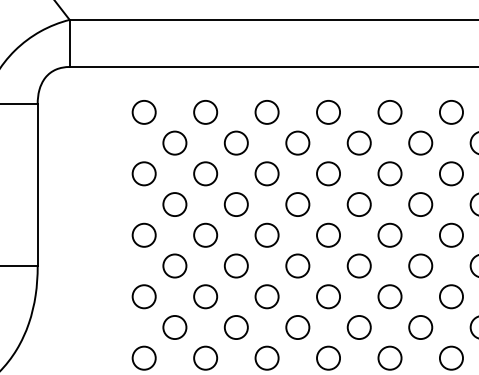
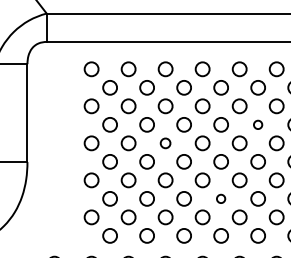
circle: (419, 204) -> (257, 124), size x0.6
circle: (266, 235) -> (165, 143), size x0.7
circle: (358, 326) -> (220, 198), size x0.6

